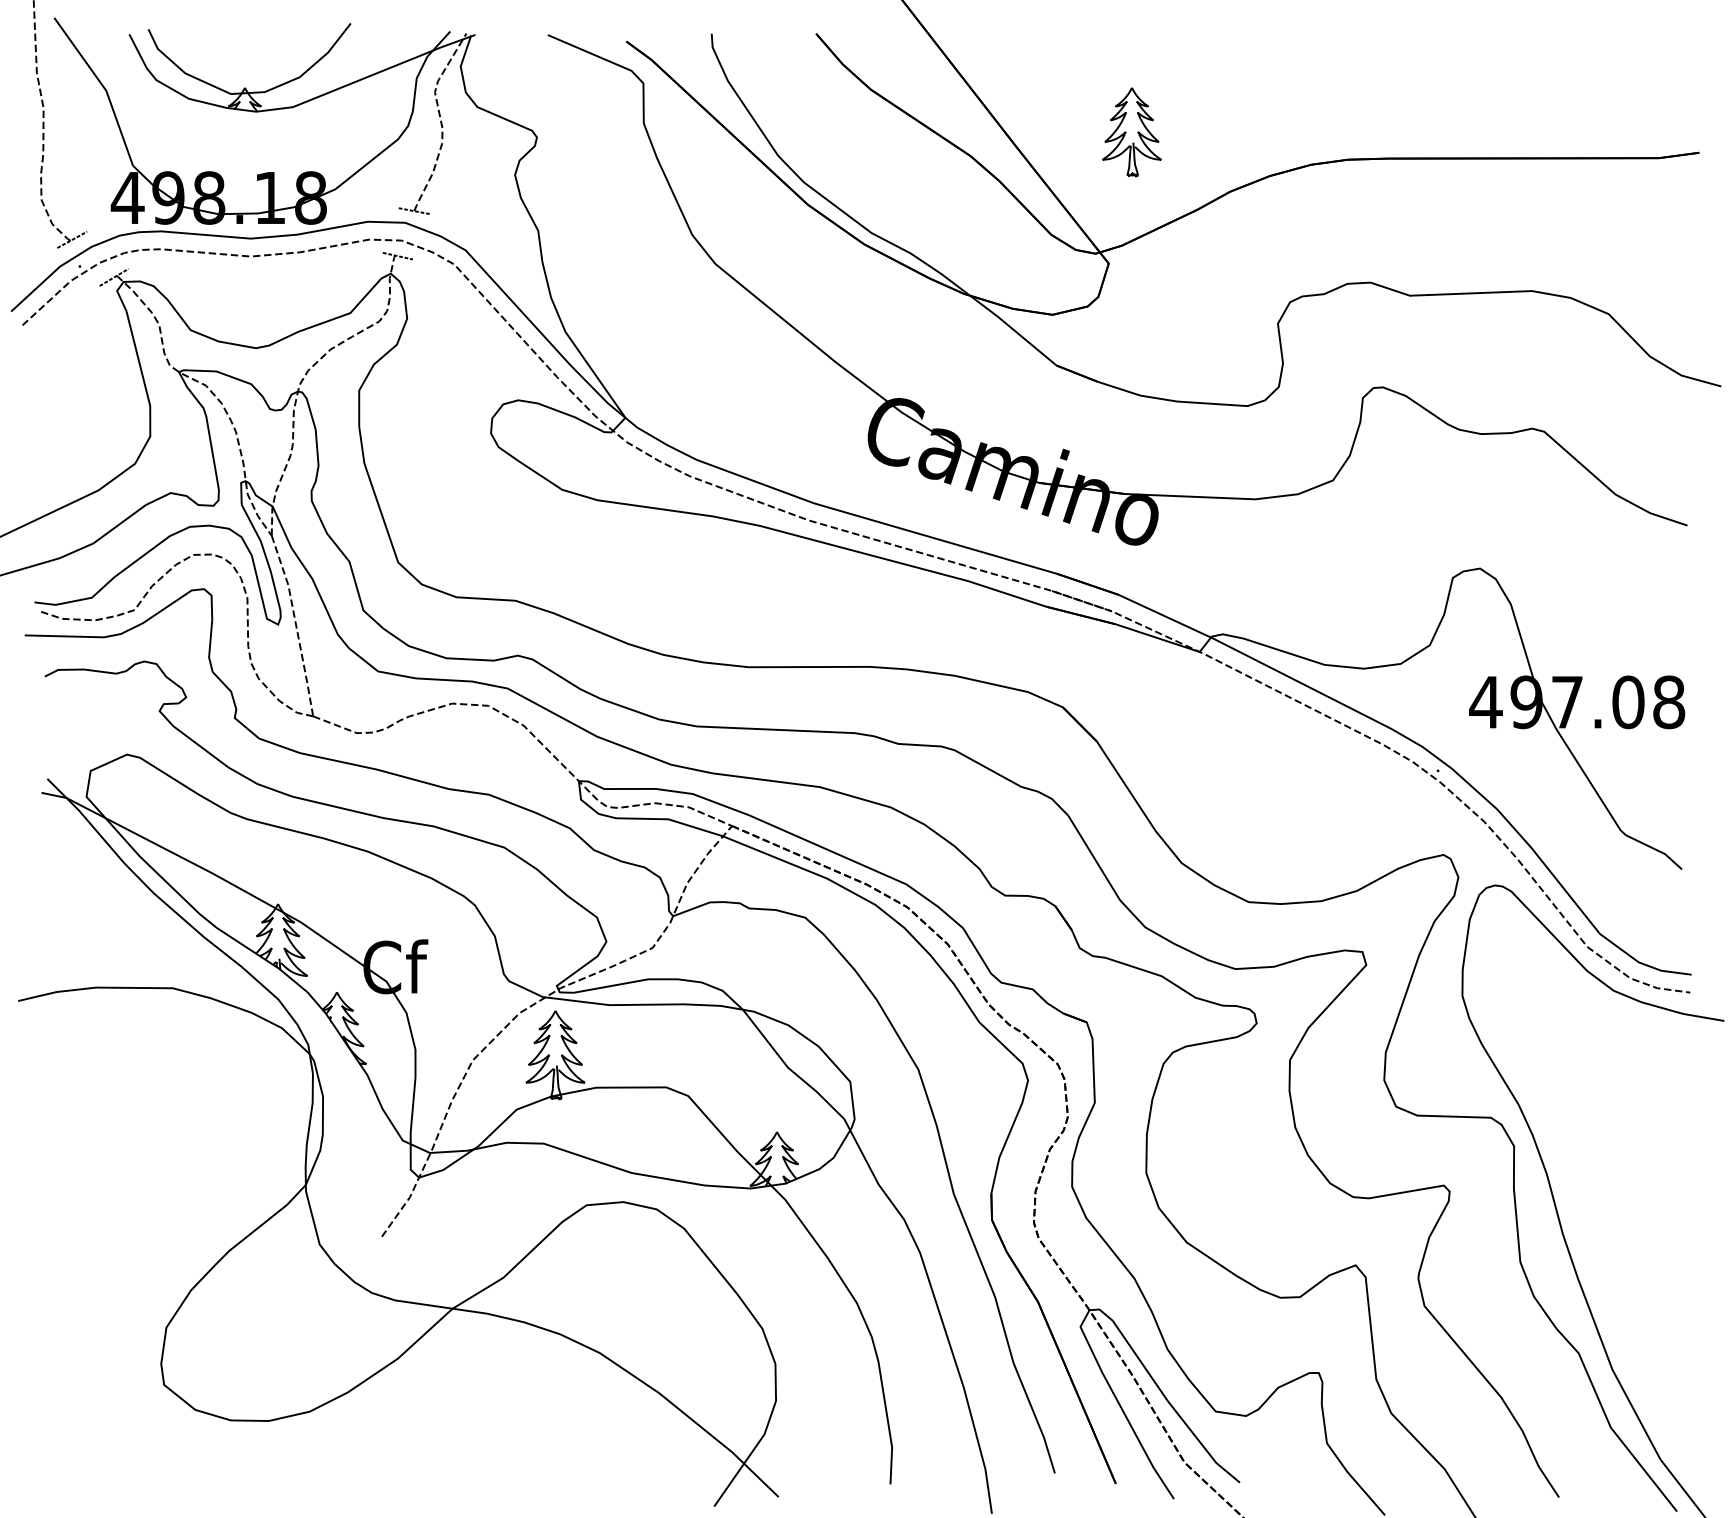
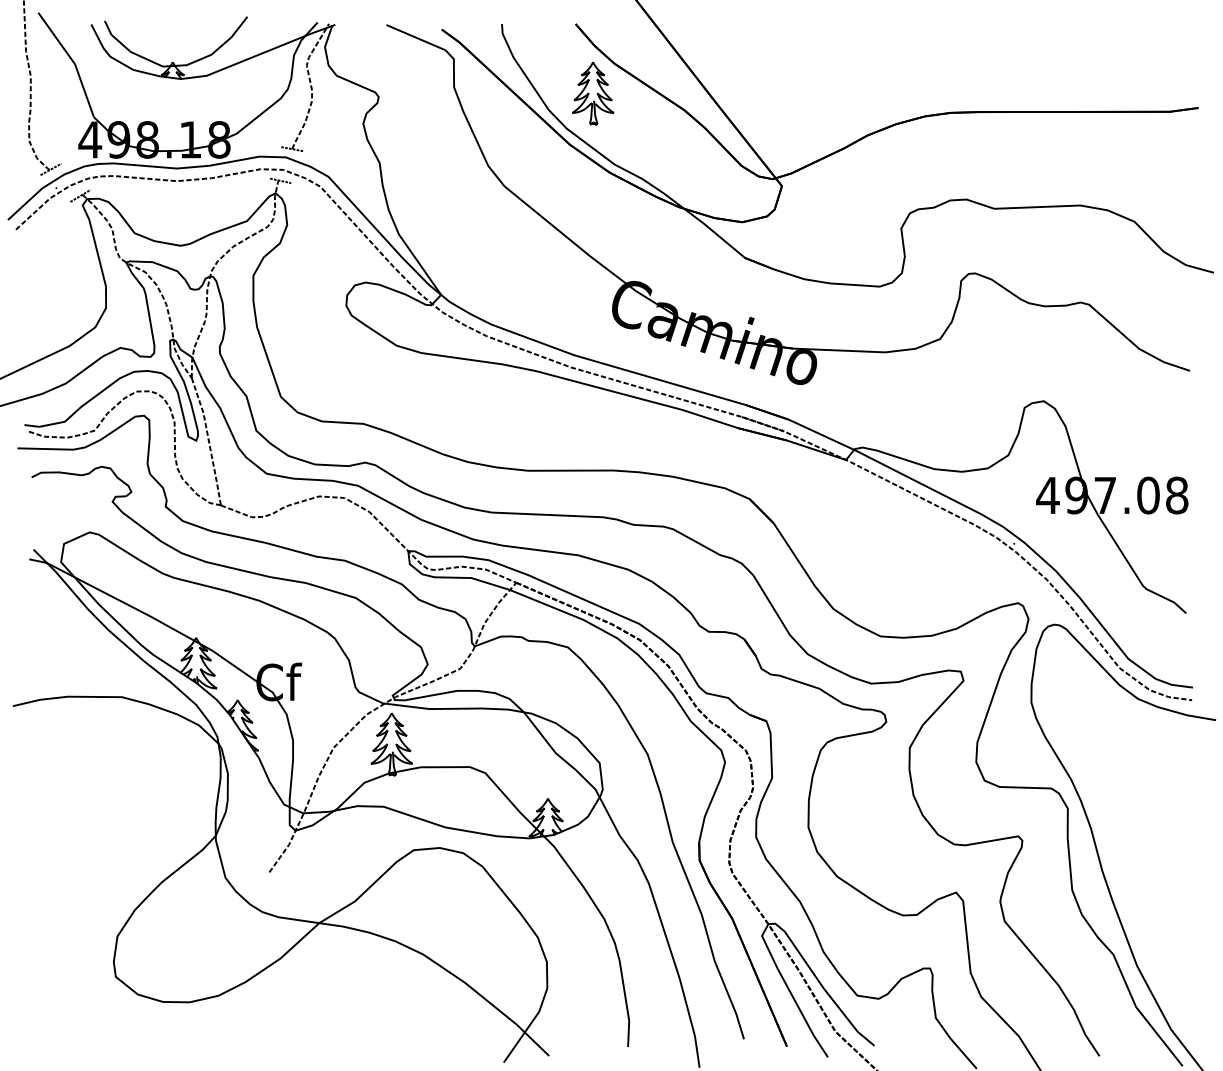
part: (1131, 132) -> (592, 93), moved

